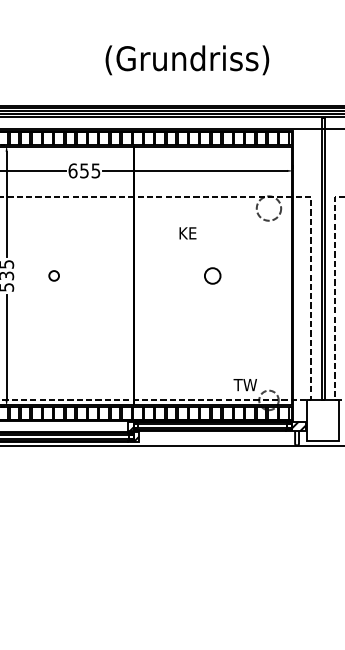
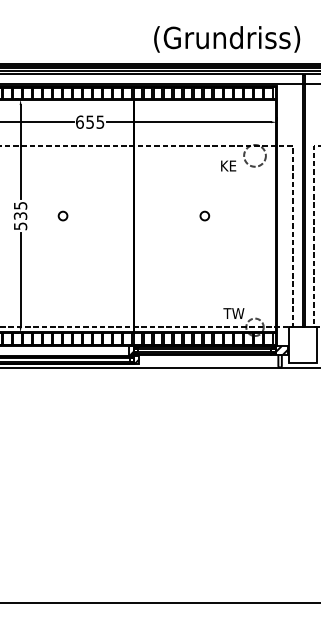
text: (187, 60) -> (227, 39), moved
text: (187, 232) -> (228, 165), moved
circle: (212, 275) -> (204, 215), size x0.62

